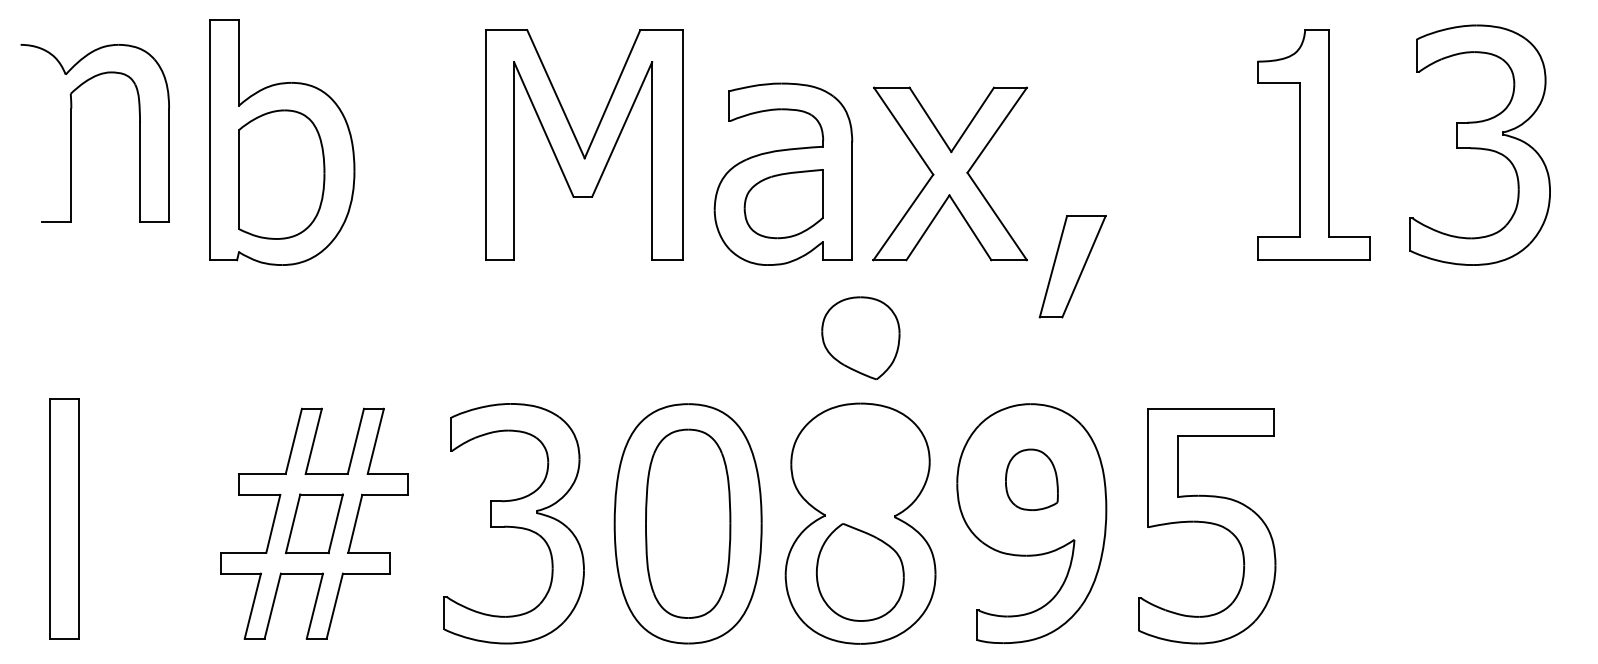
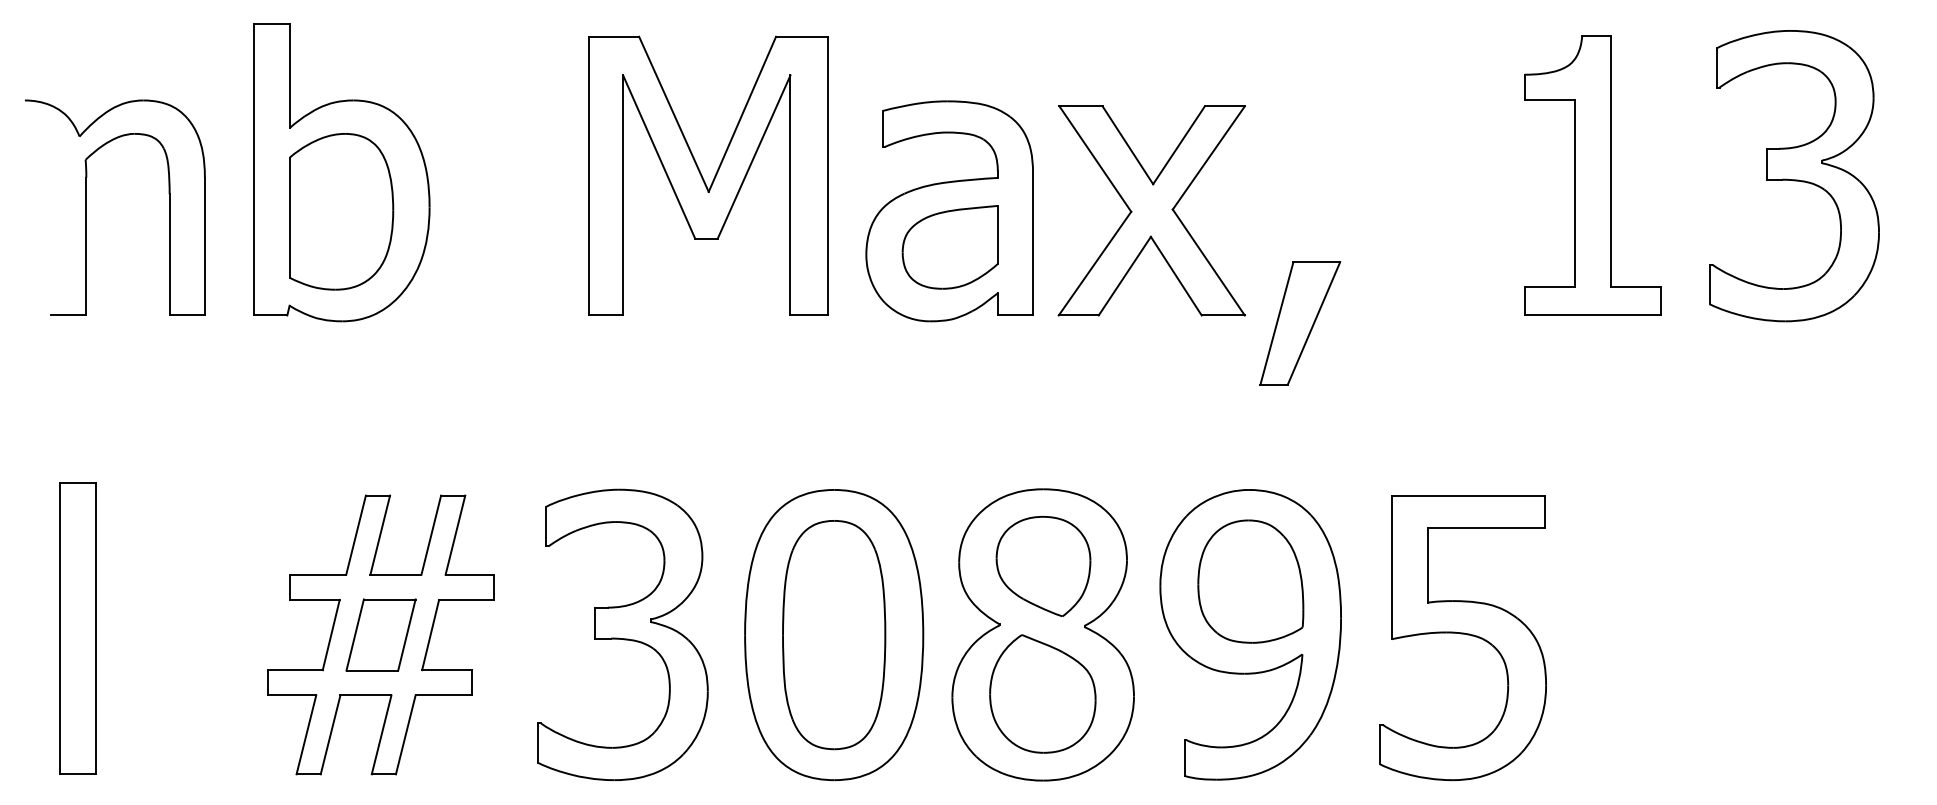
part: (71, 133) -> (86, 207), moved
part: (860, 338) -> (1043, 566), moved
part: (1031, 479) -> (1250, 581), size x1.67

